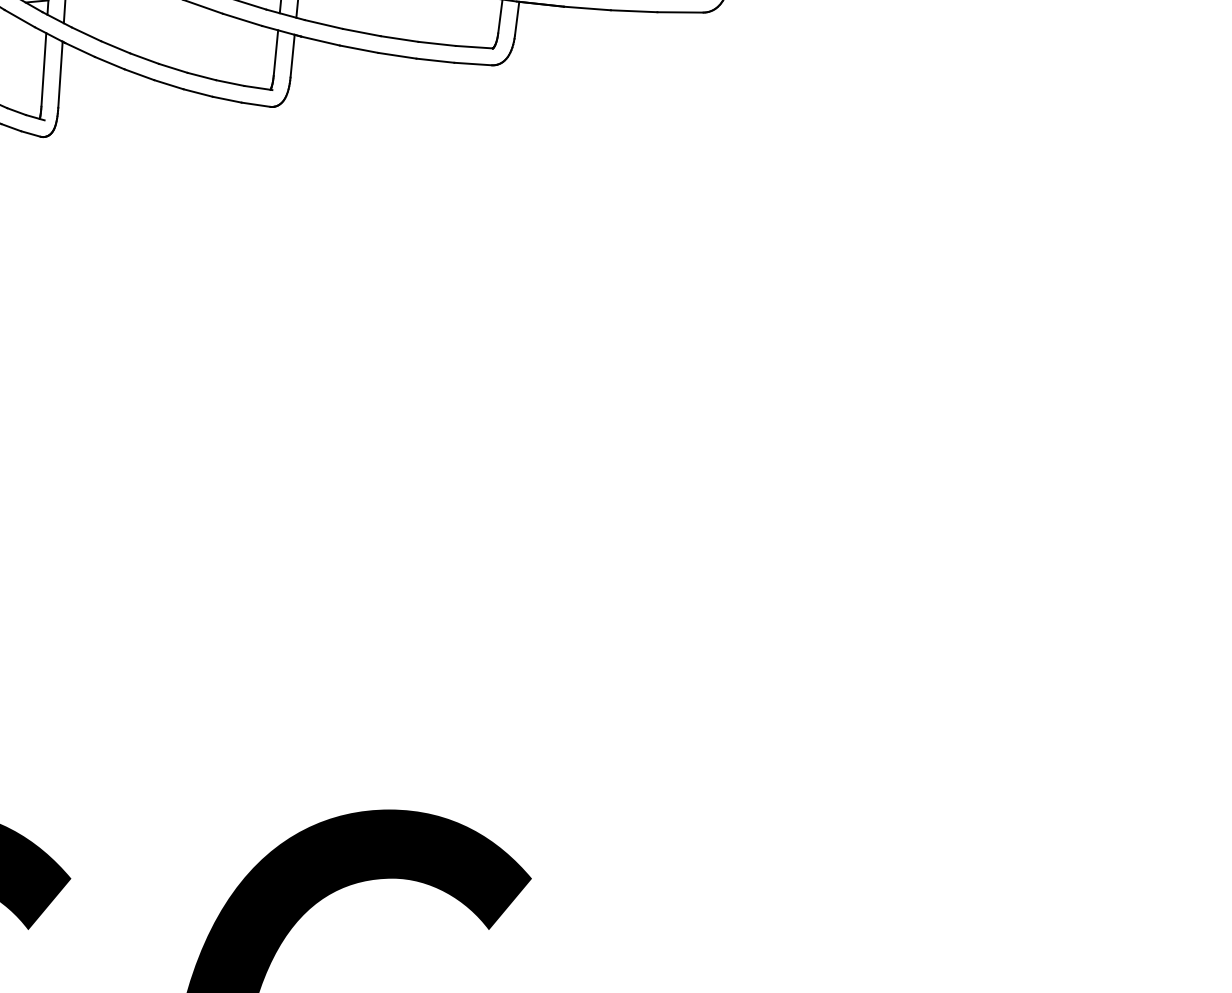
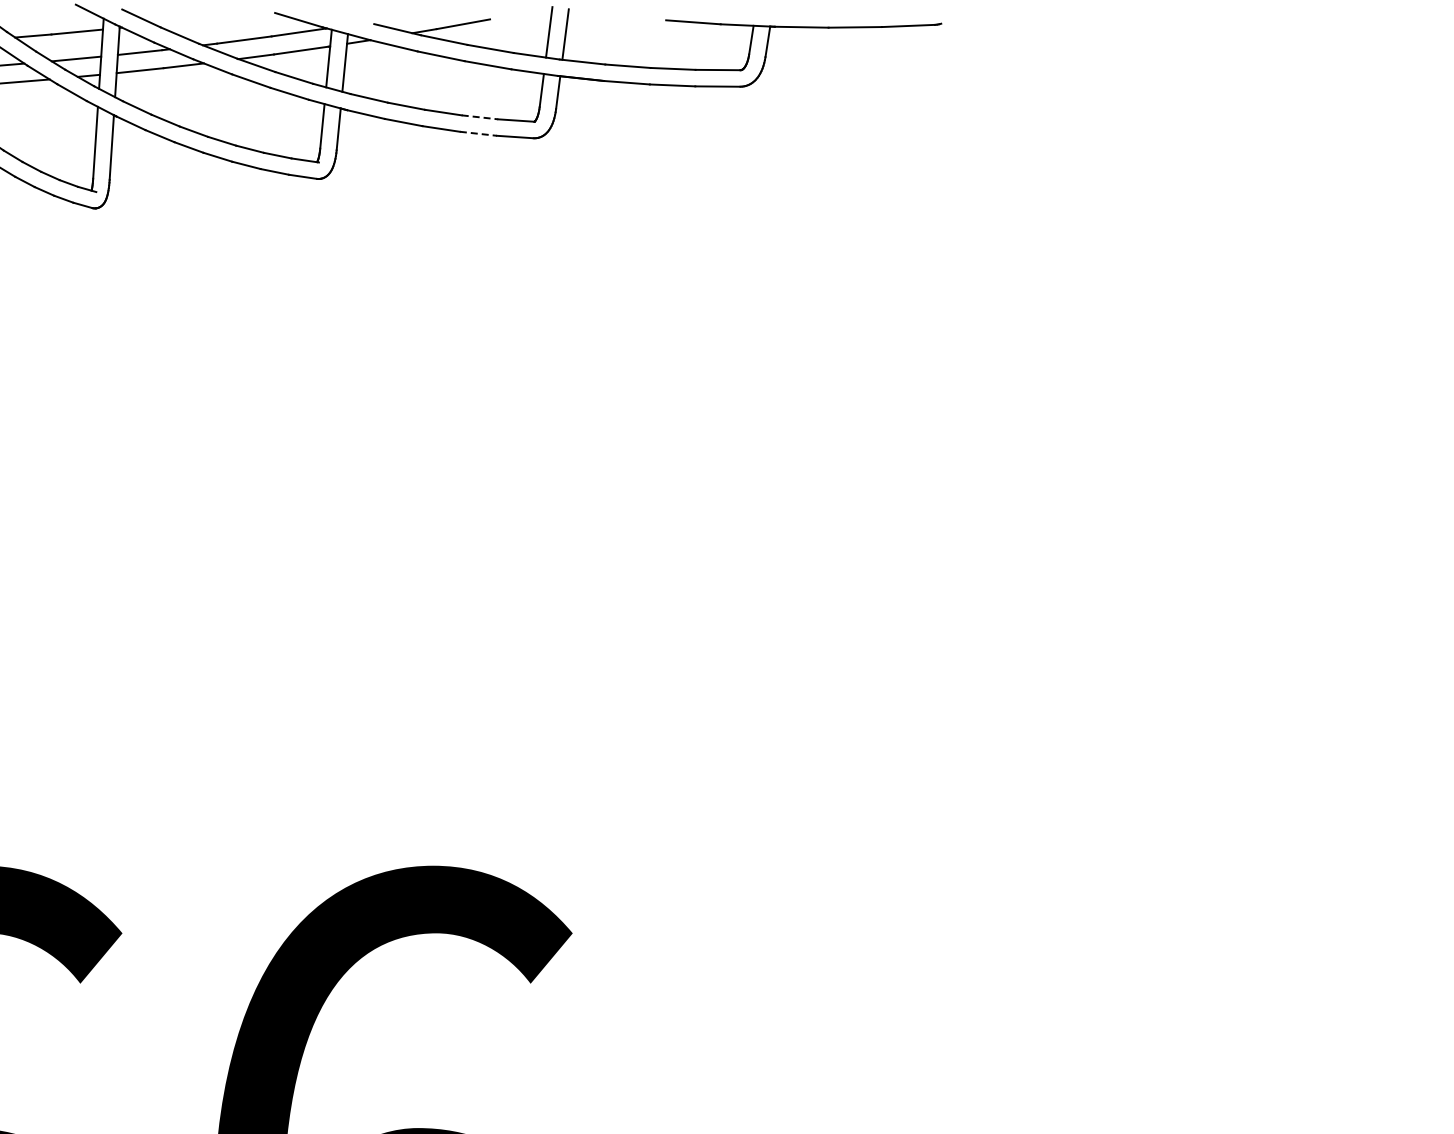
line: (437, 44) -> (480, 117), solid -> dashed
line: (435, 60) -> (478, 133), solid -> dashed

